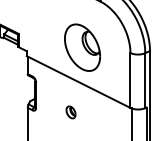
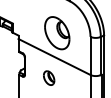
part: (71, 111) -> (49, 77), size x1.67

